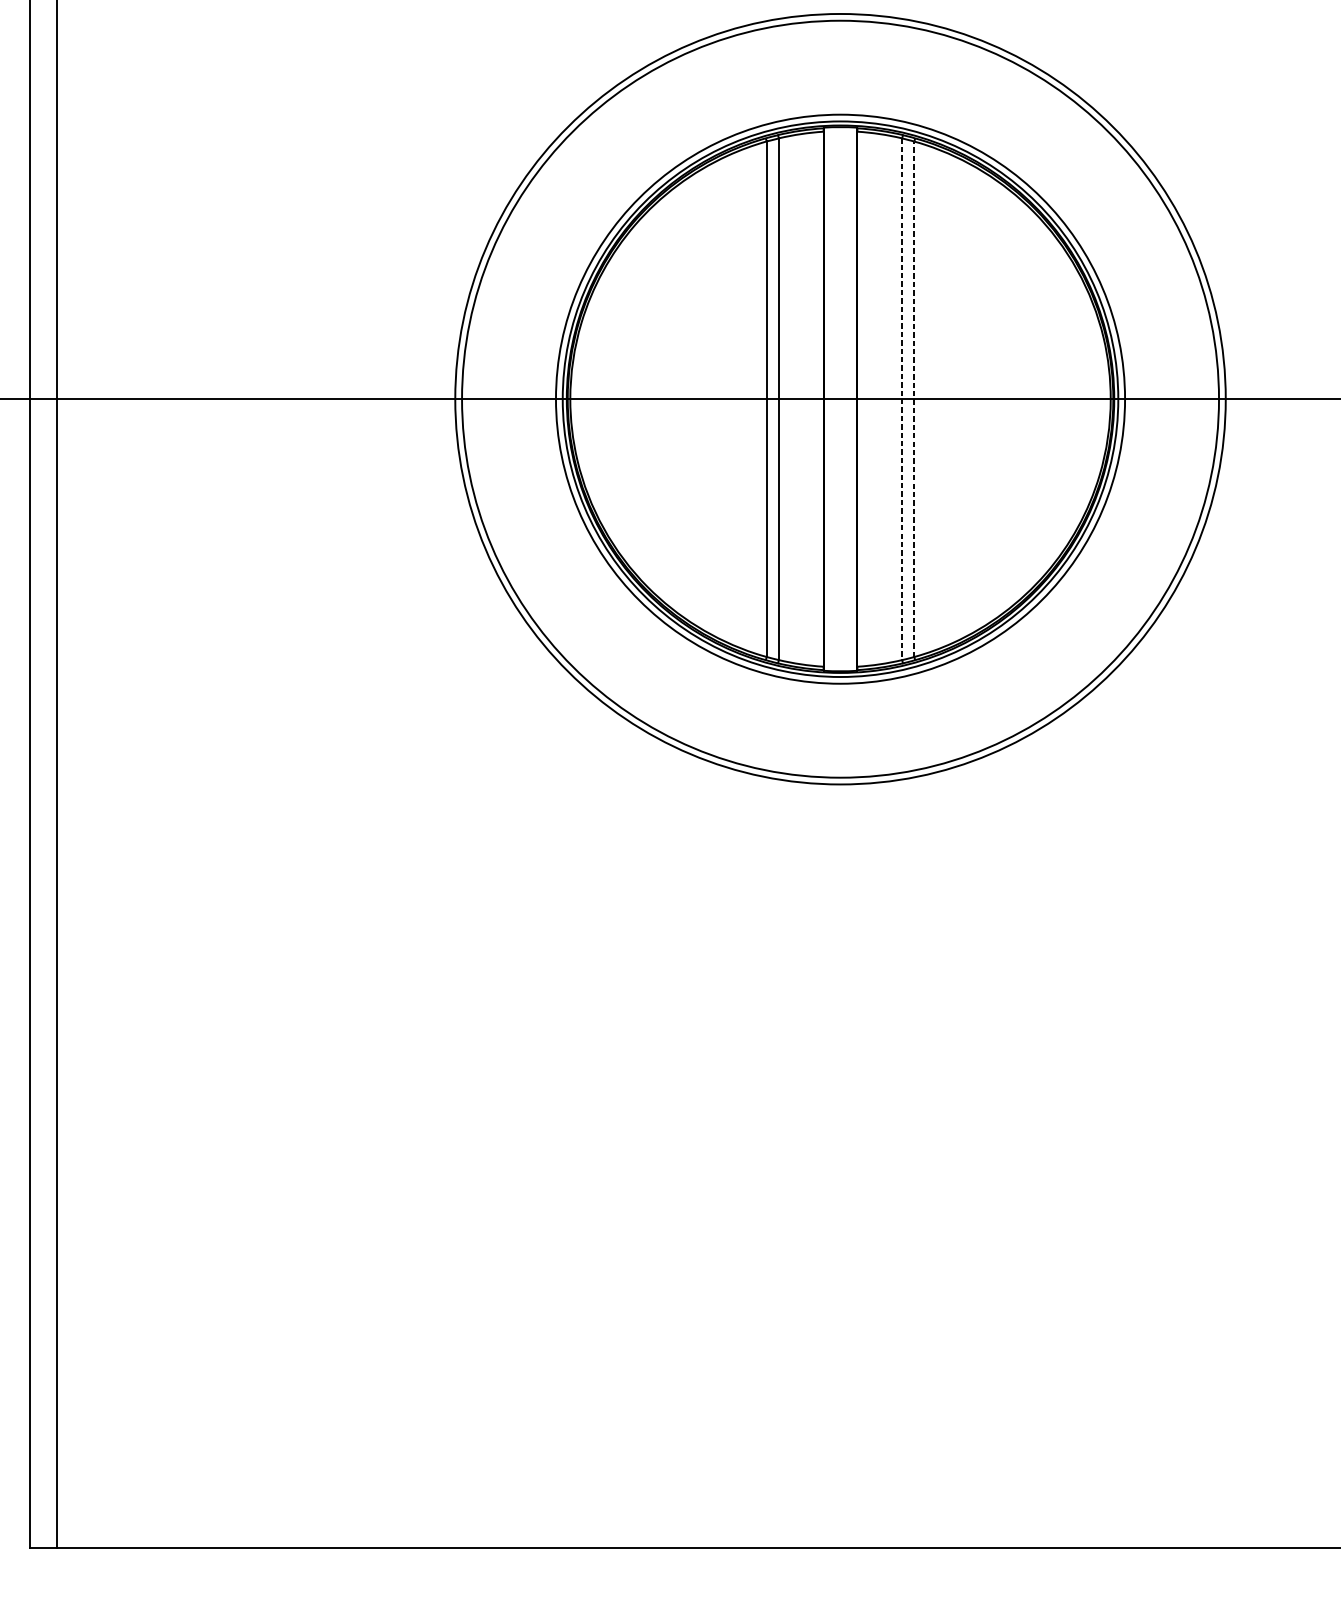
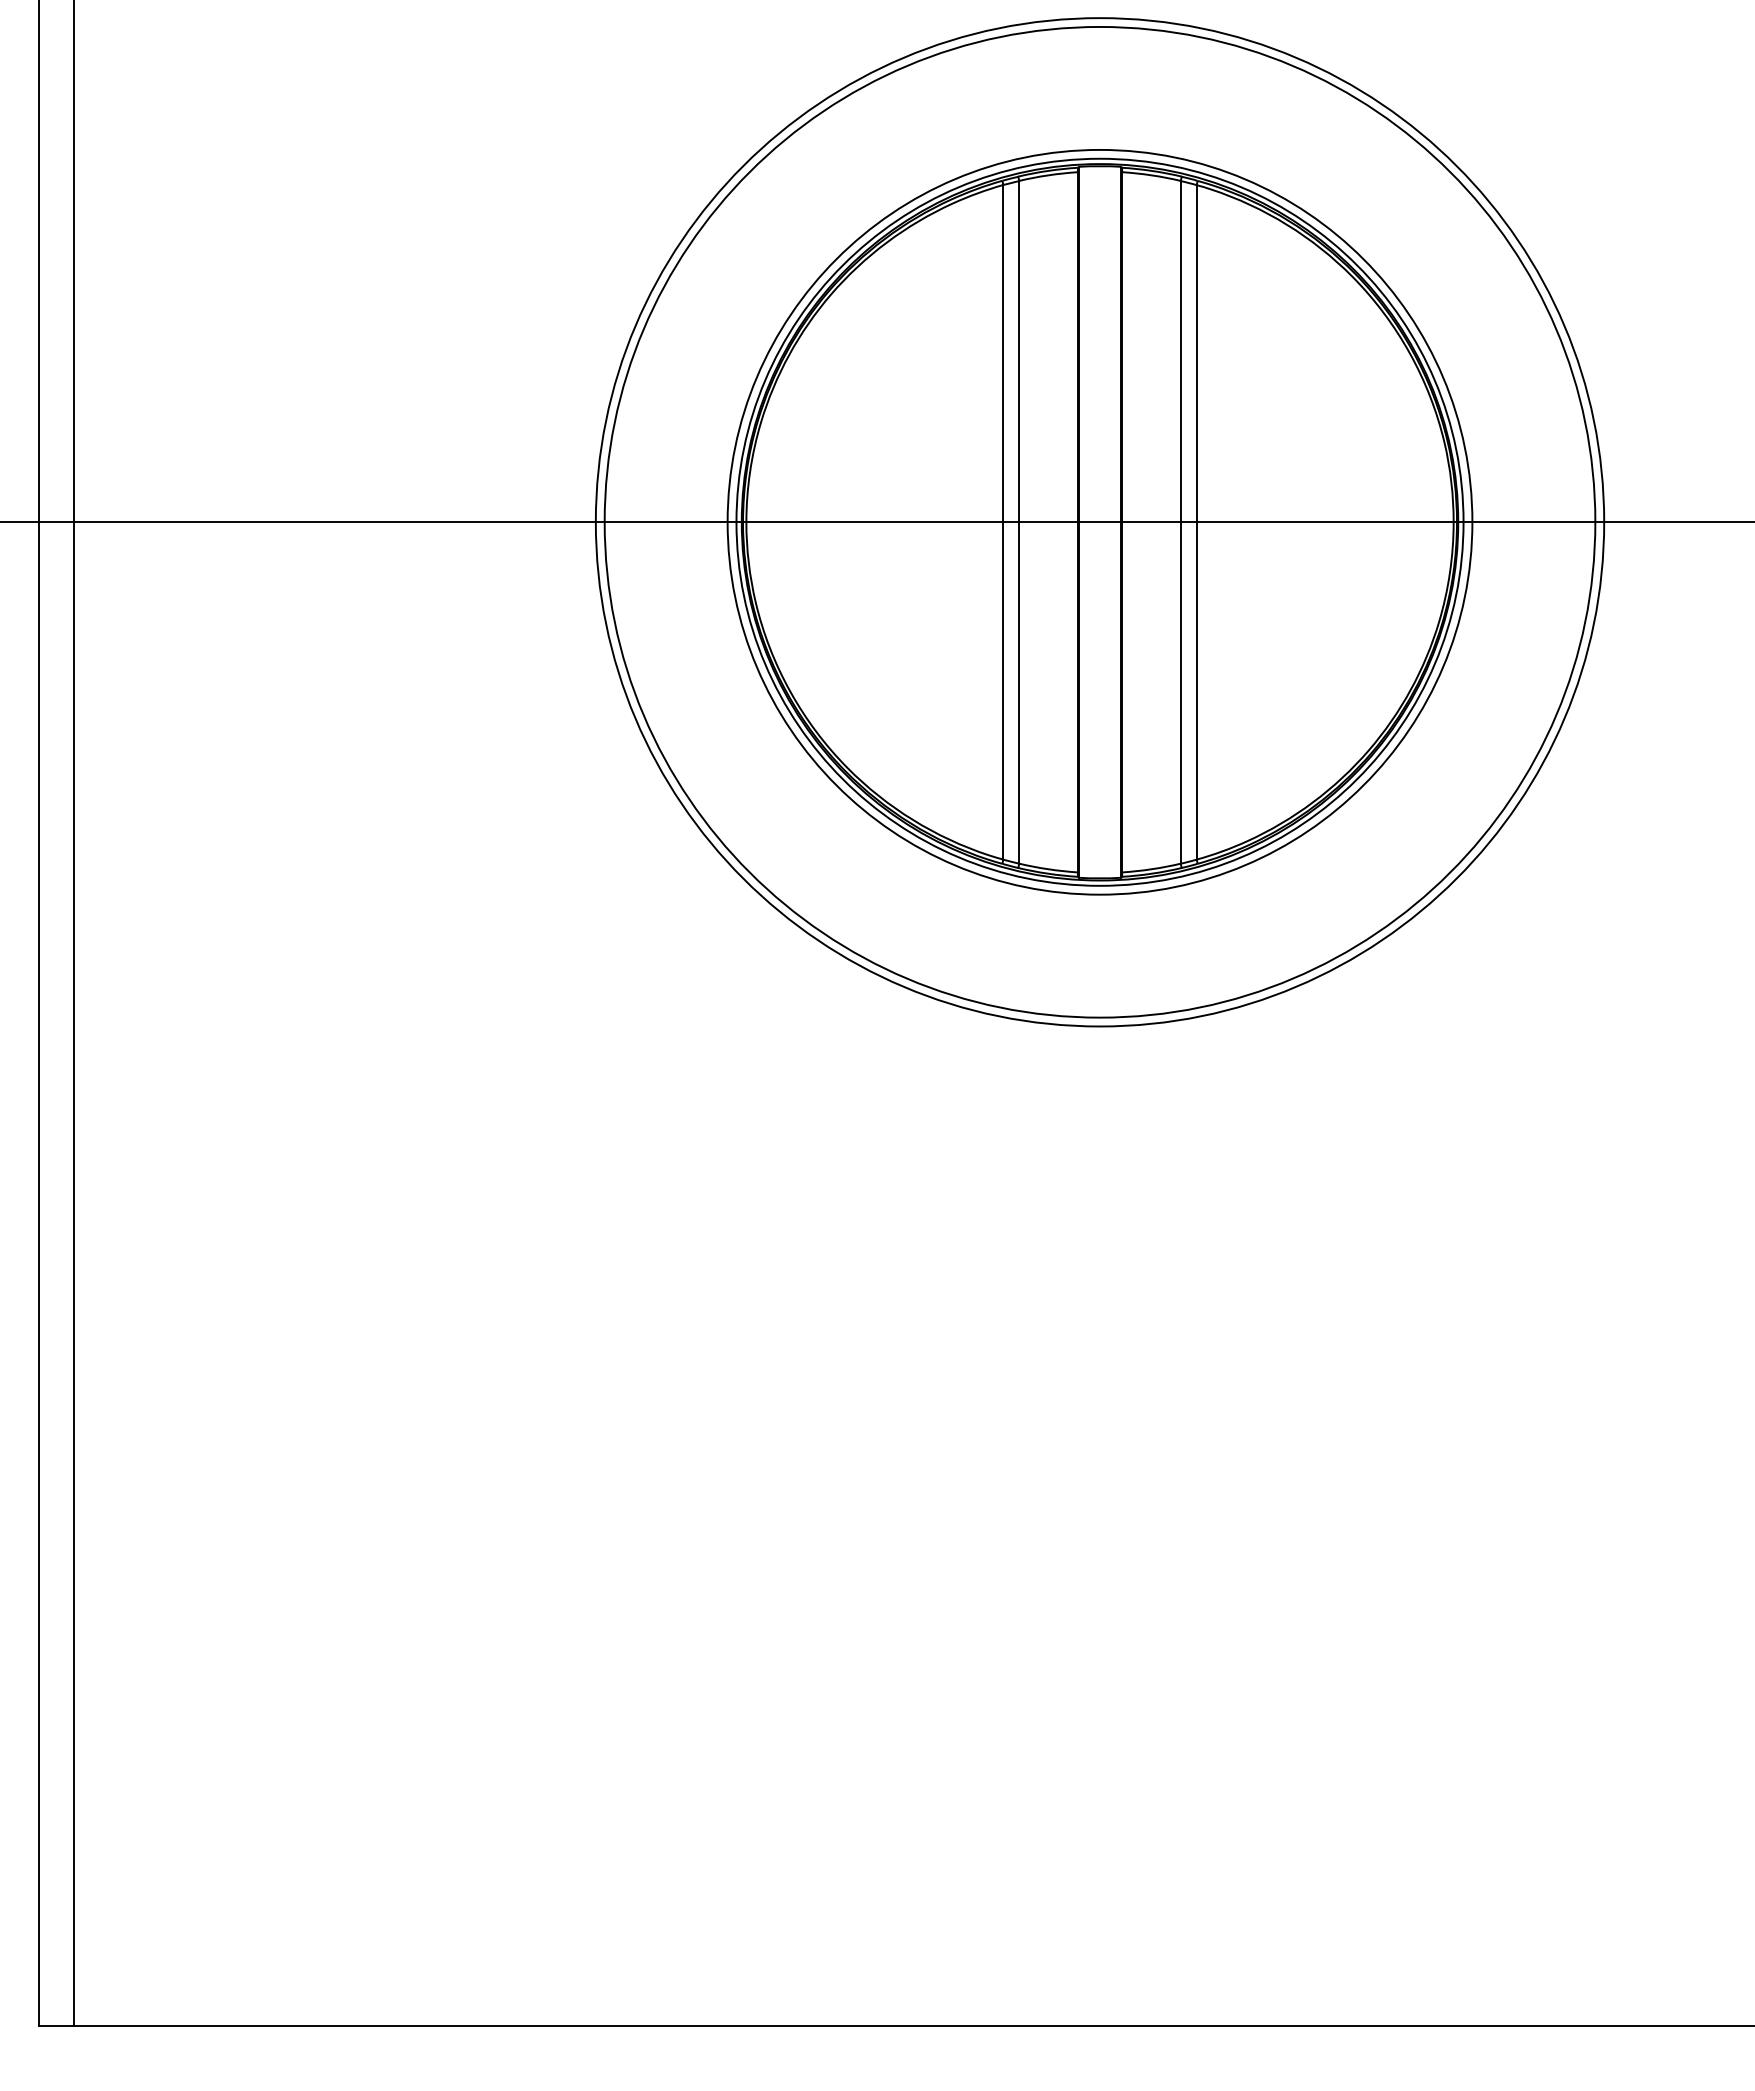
line: (914, 398) -> (1196, 521), dashed -> solid
line: (902, 399) -> (1180, 522), dashed -> solid

